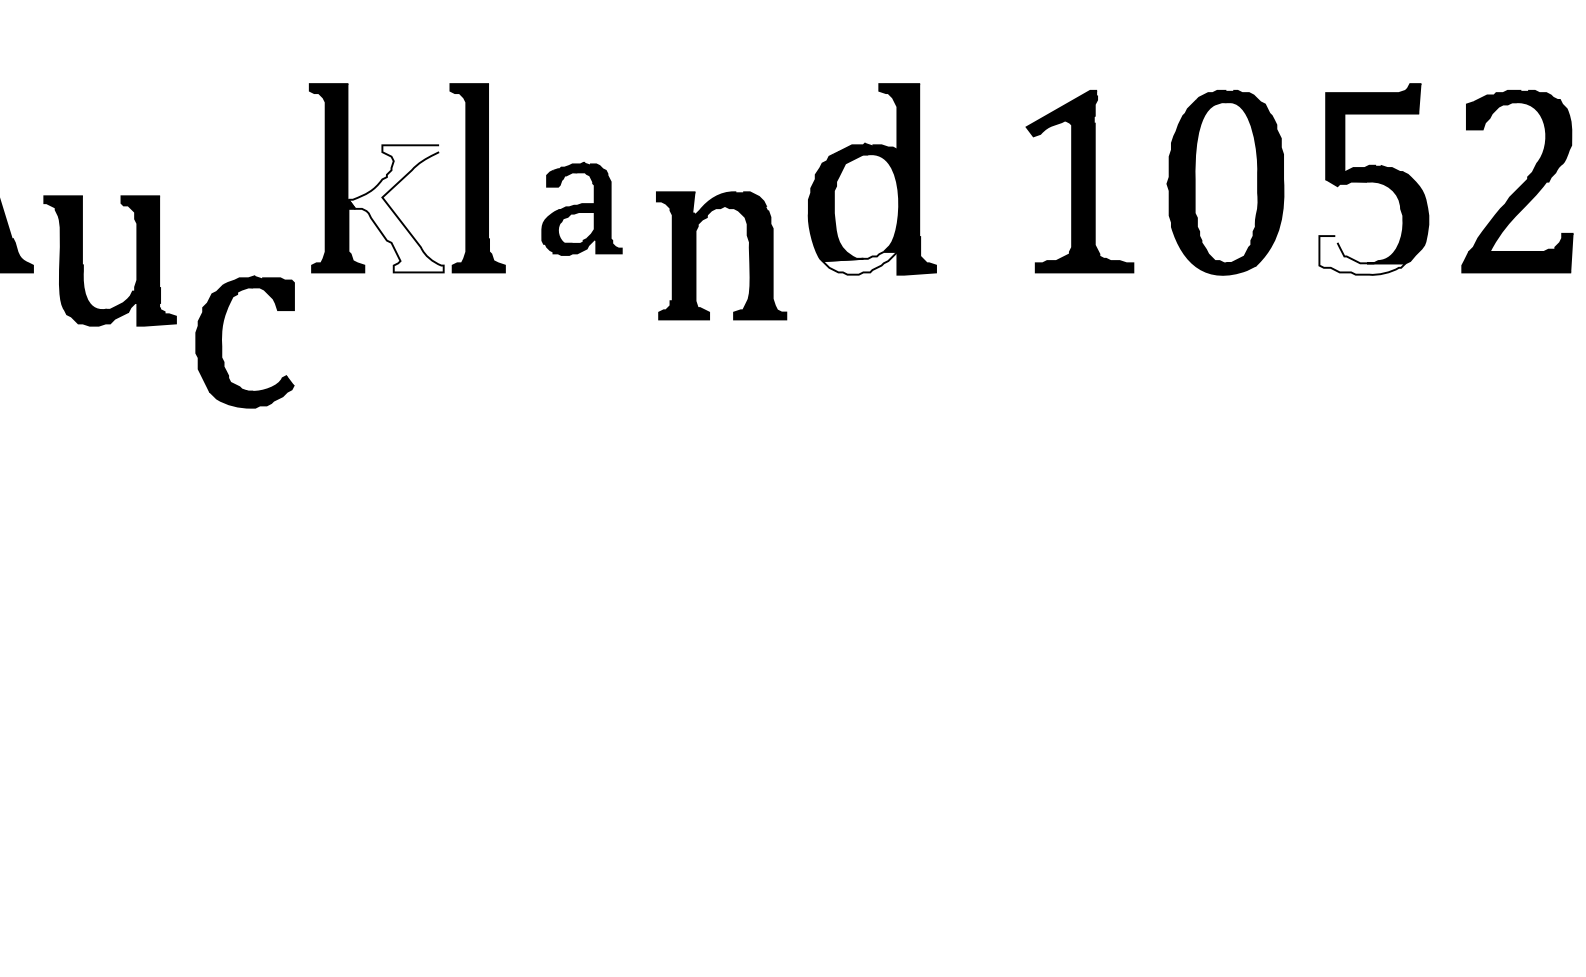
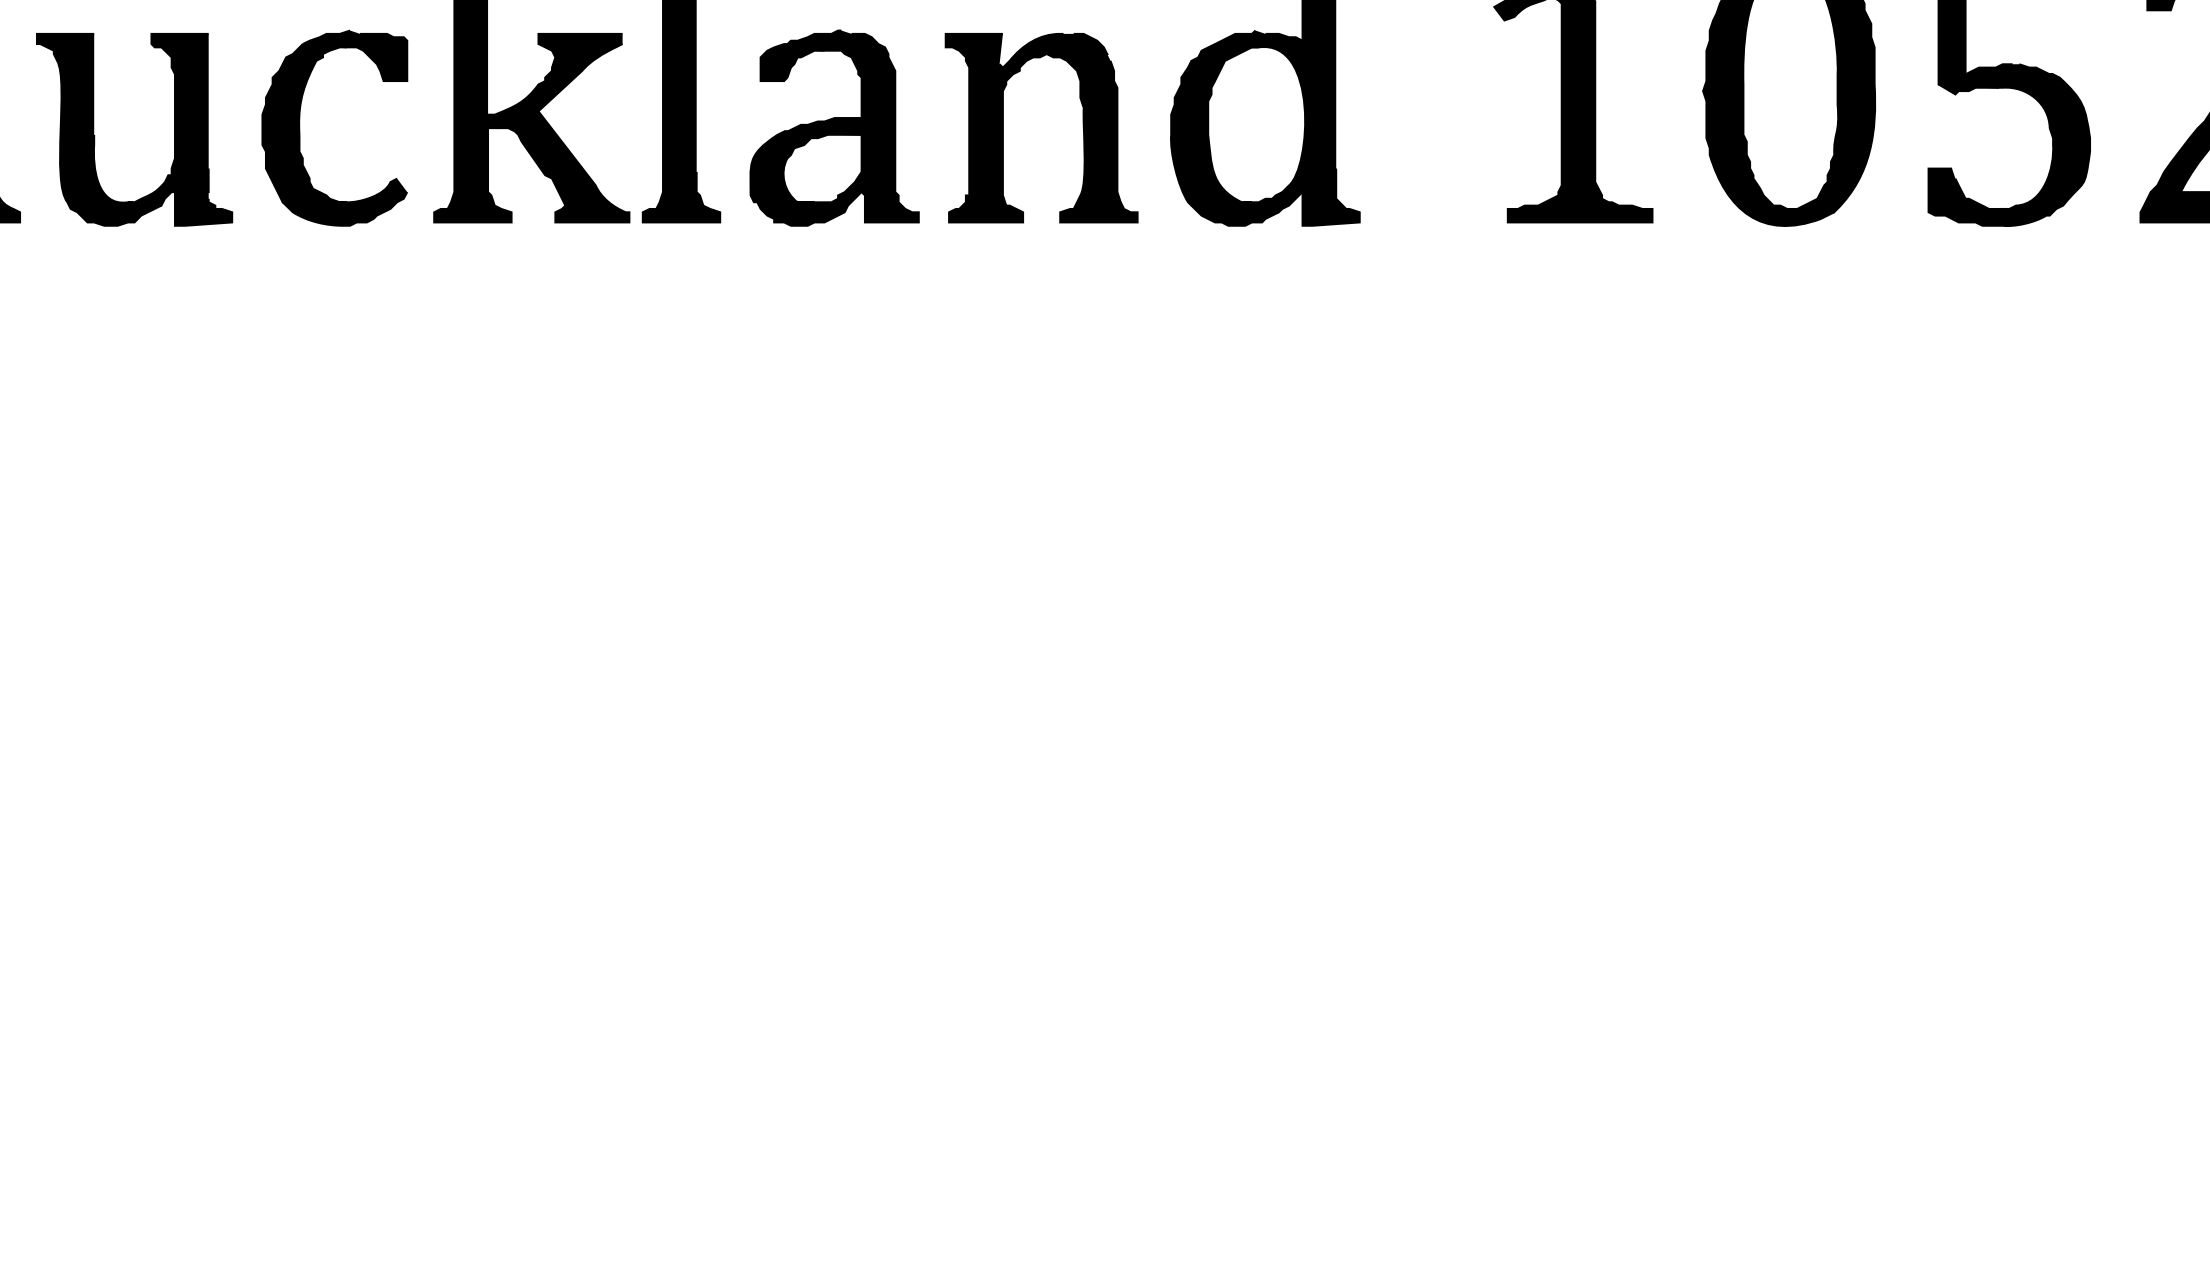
fill: (395, 208) -> (557, 127), added
part: (581, 208) -> (833, 127), size x1.43
part: (696, 255) -> (1004, 127), moved
fill: (1362, 255) -> (1992, 197), added
fill: (859, 262) -> (1246, 207), added
part: (83, 264) -> (95, 135), moved
part: (222, 343) -> (301, 130), moved

